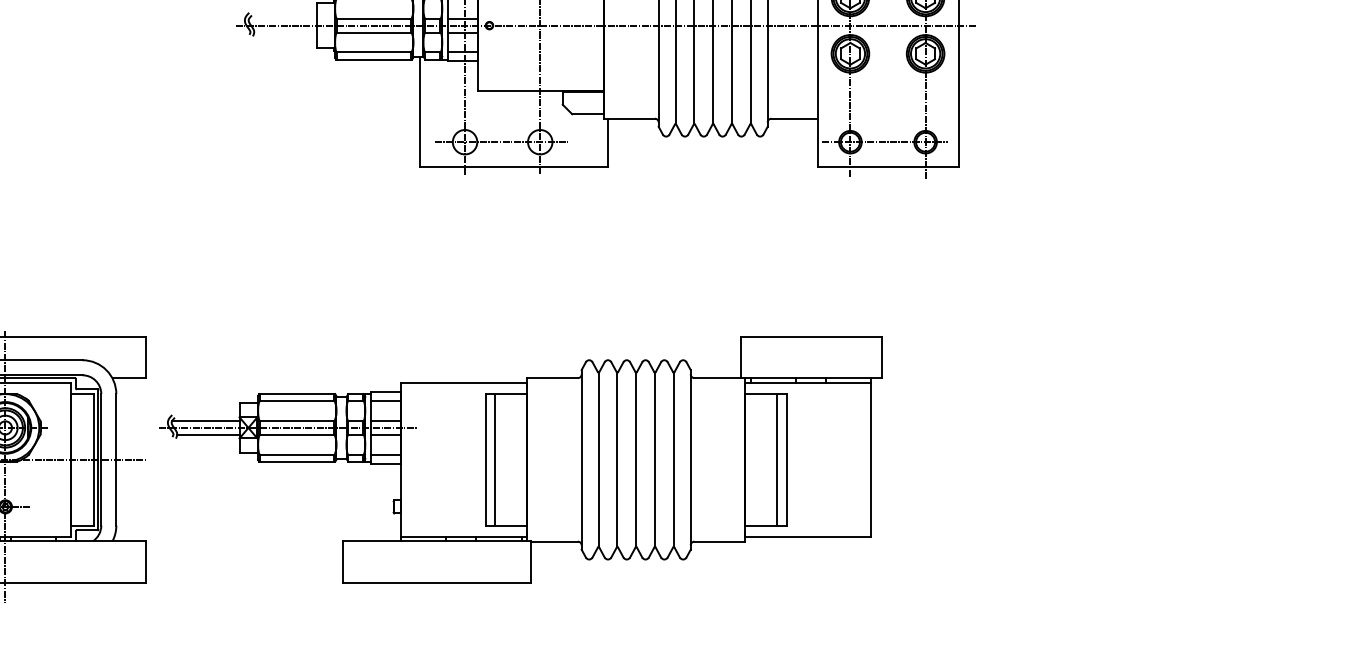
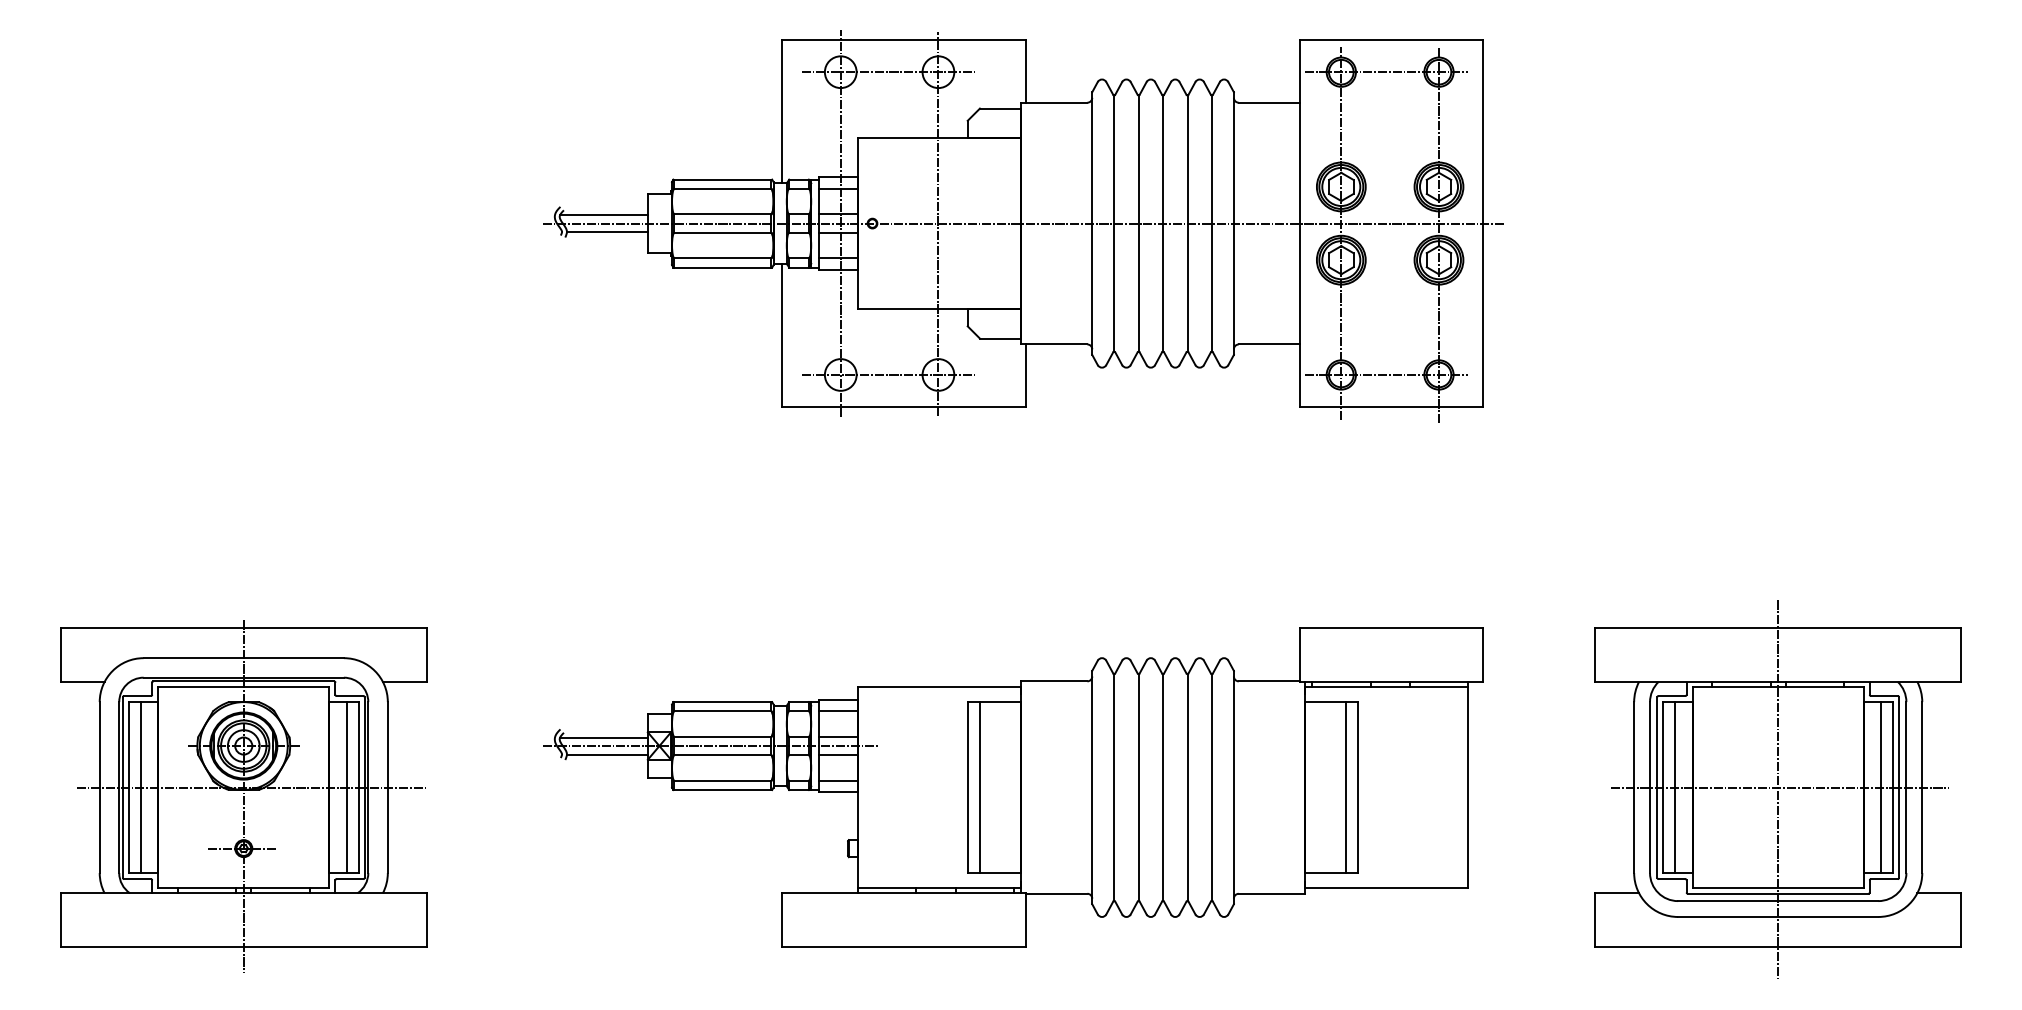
line: (282, 19) -> (603, 215), added
line: (284, 32) -> (606, 232), added
line: (84, 459) -> (346, 787), added
part: (521, 459) -> (1013, 787), moved
part: (1186, 461) -> (1777, 789), added

